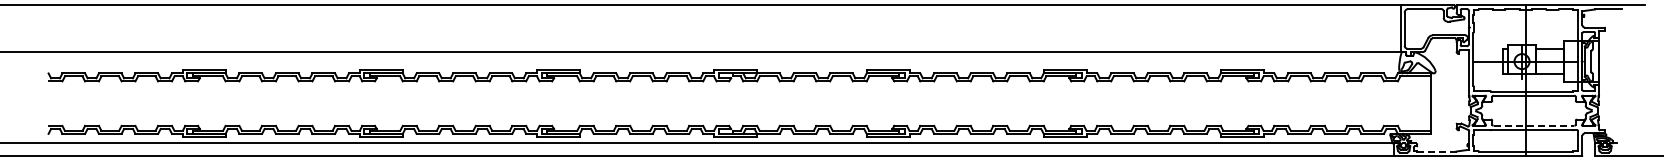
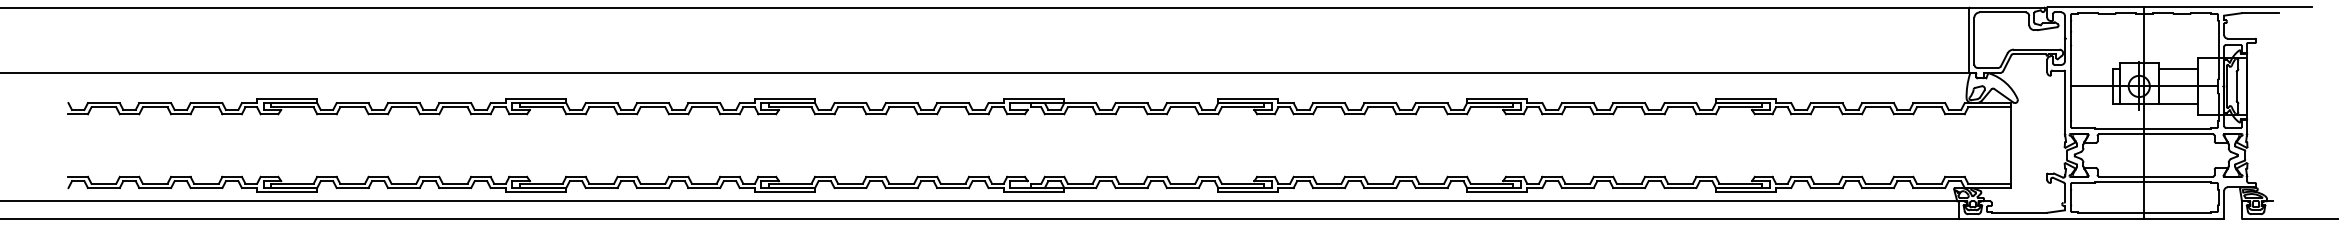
line: (1534, 125) -> (2156, 176), dashed -> solid
line: (1436, 151) -> (2019, 212), dashed -> solid

